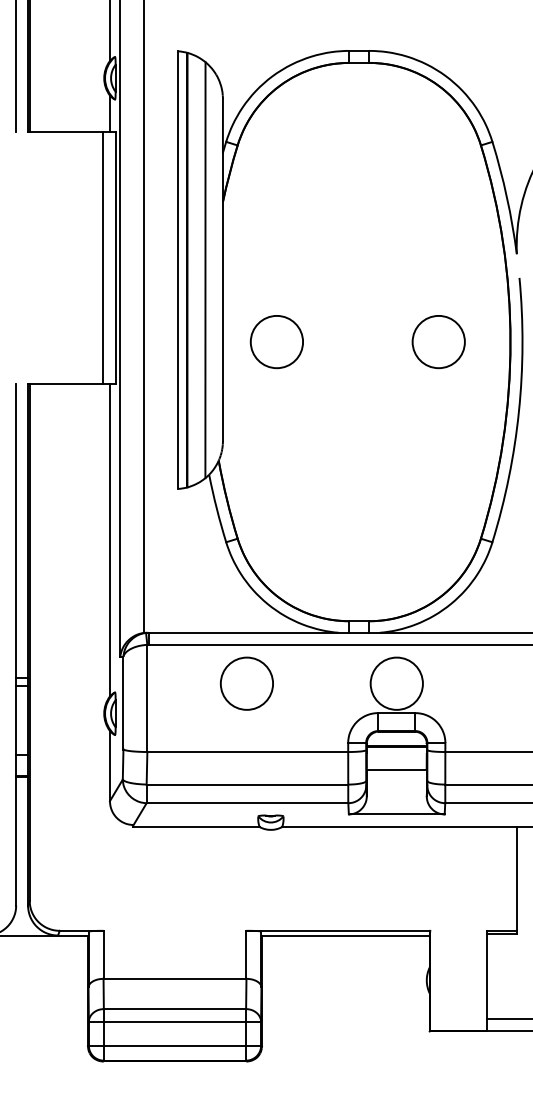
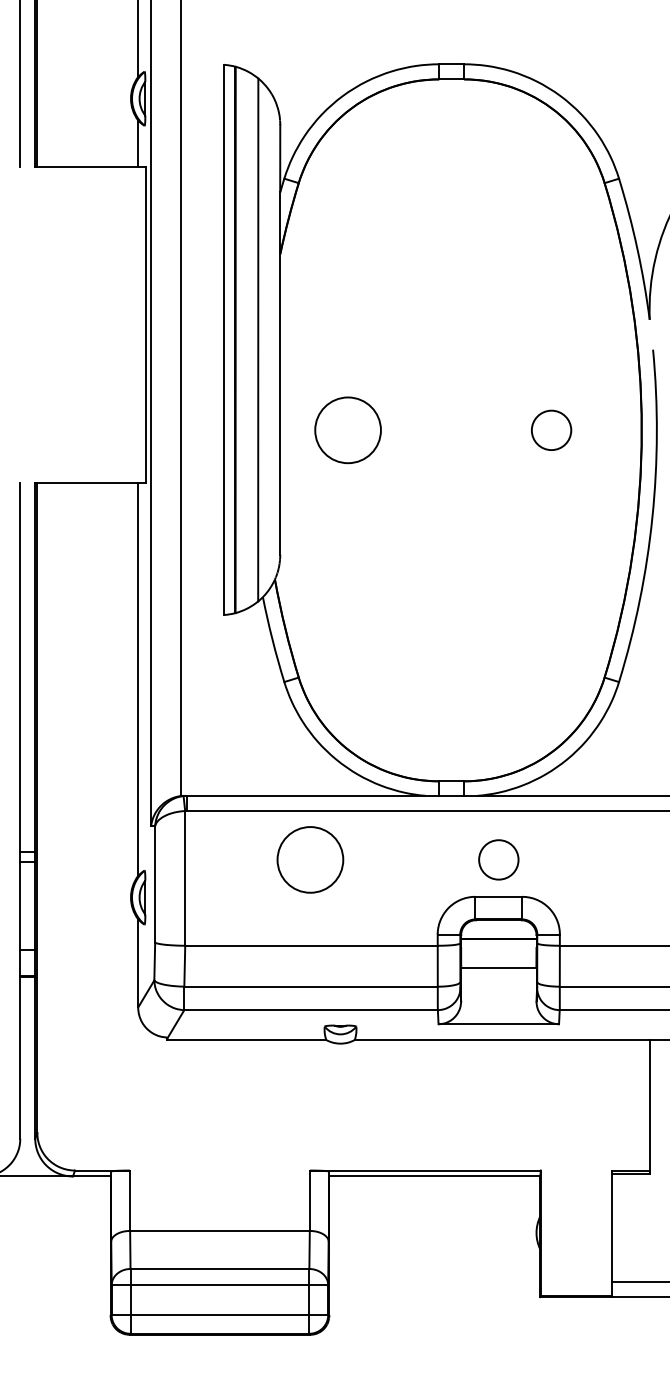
line: (103, 257) -> (129, 324), removed
circle: (438, 342) -> (551, 430), size x0.6
circle: (396, 683) -> (498, 859), size x0.6

